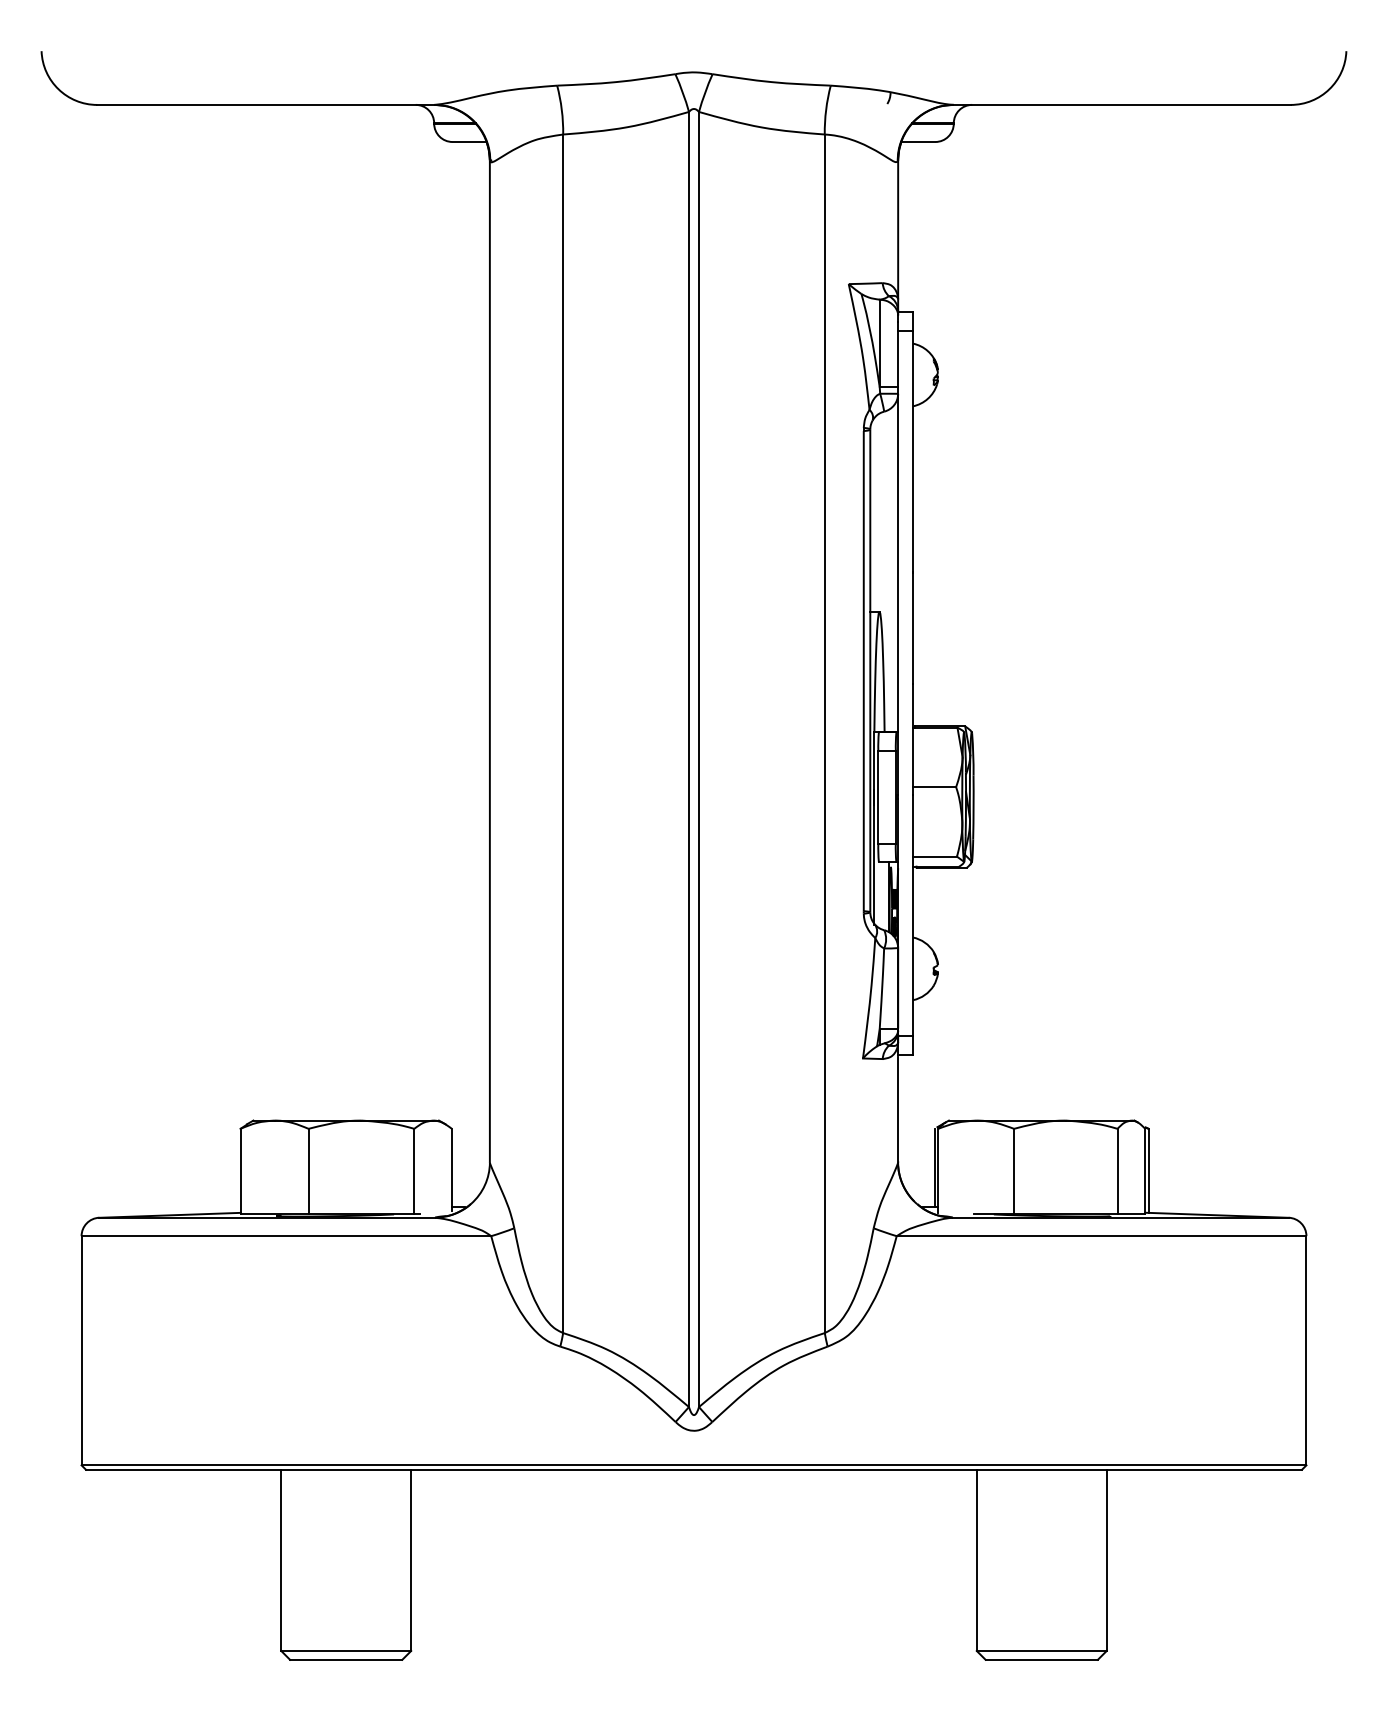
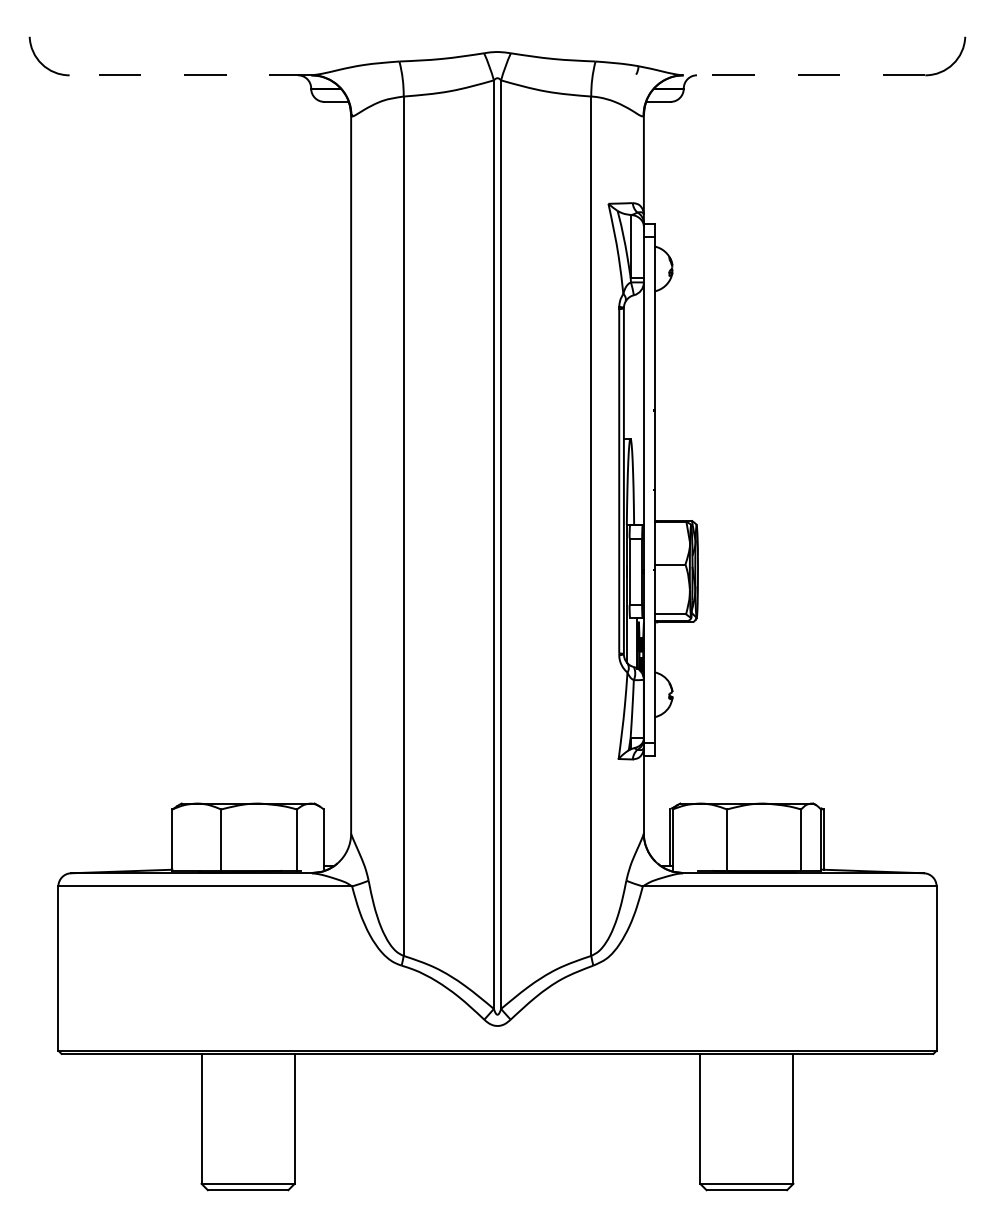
line: (265, 105) -> (190, 75), solid -> dashed
line: (1120, 105) -> (803, 75), solid -> dashed

